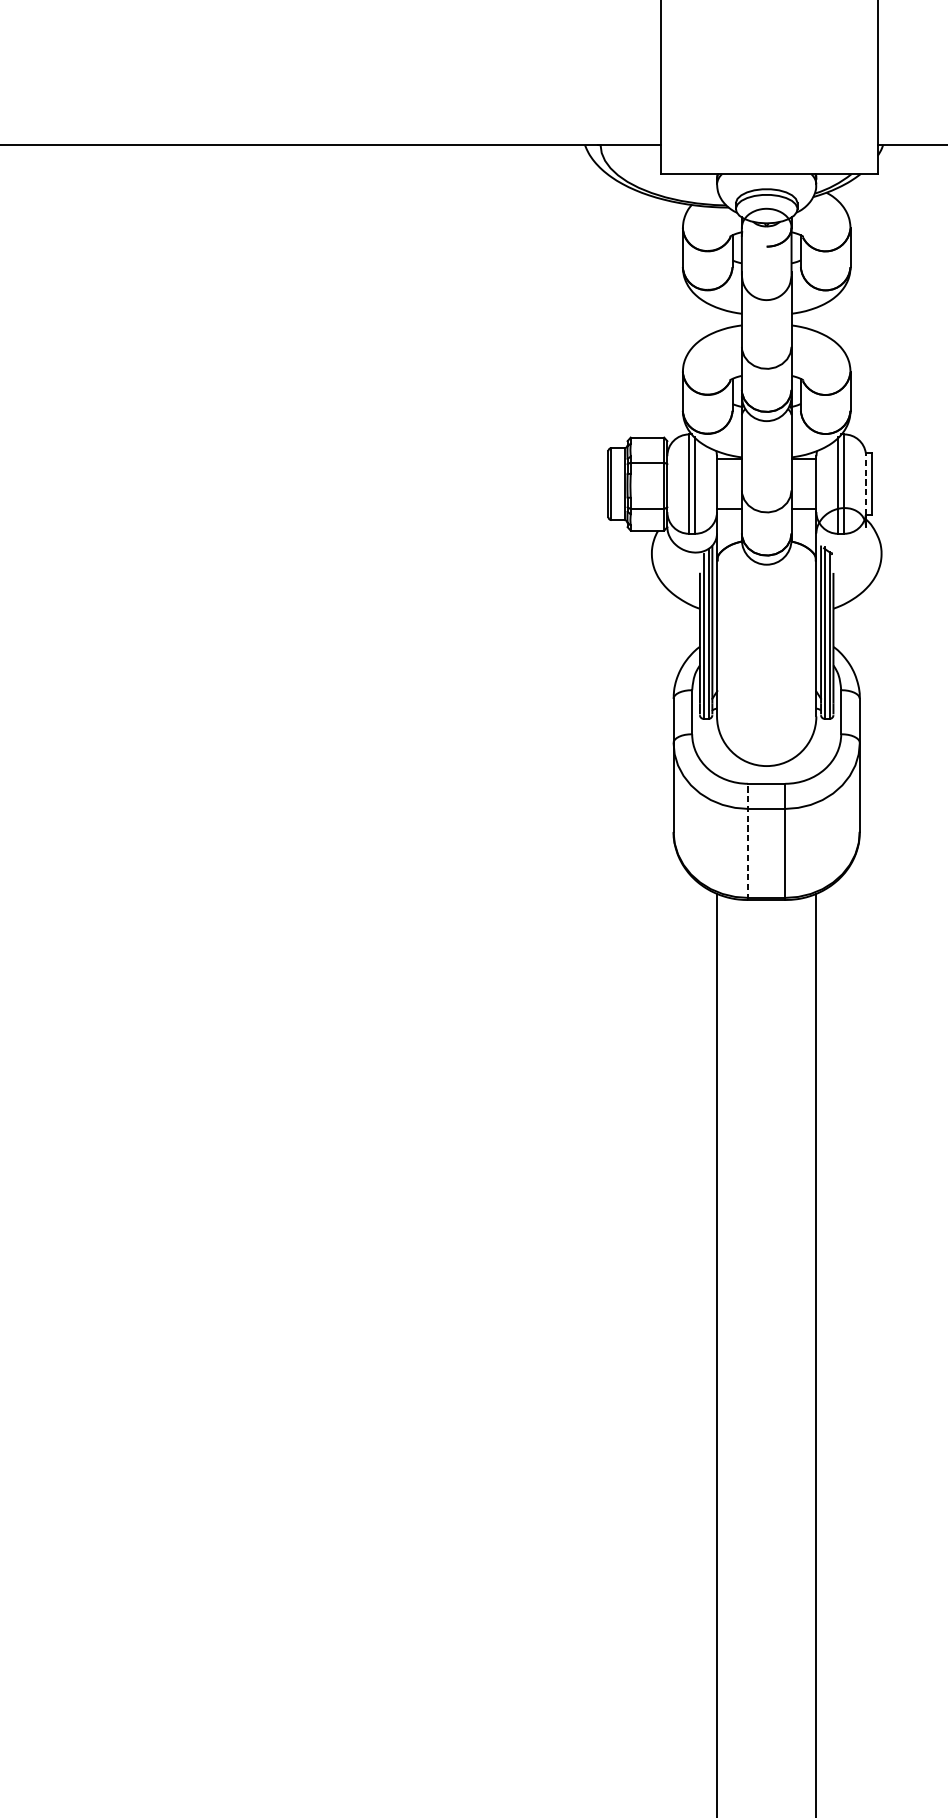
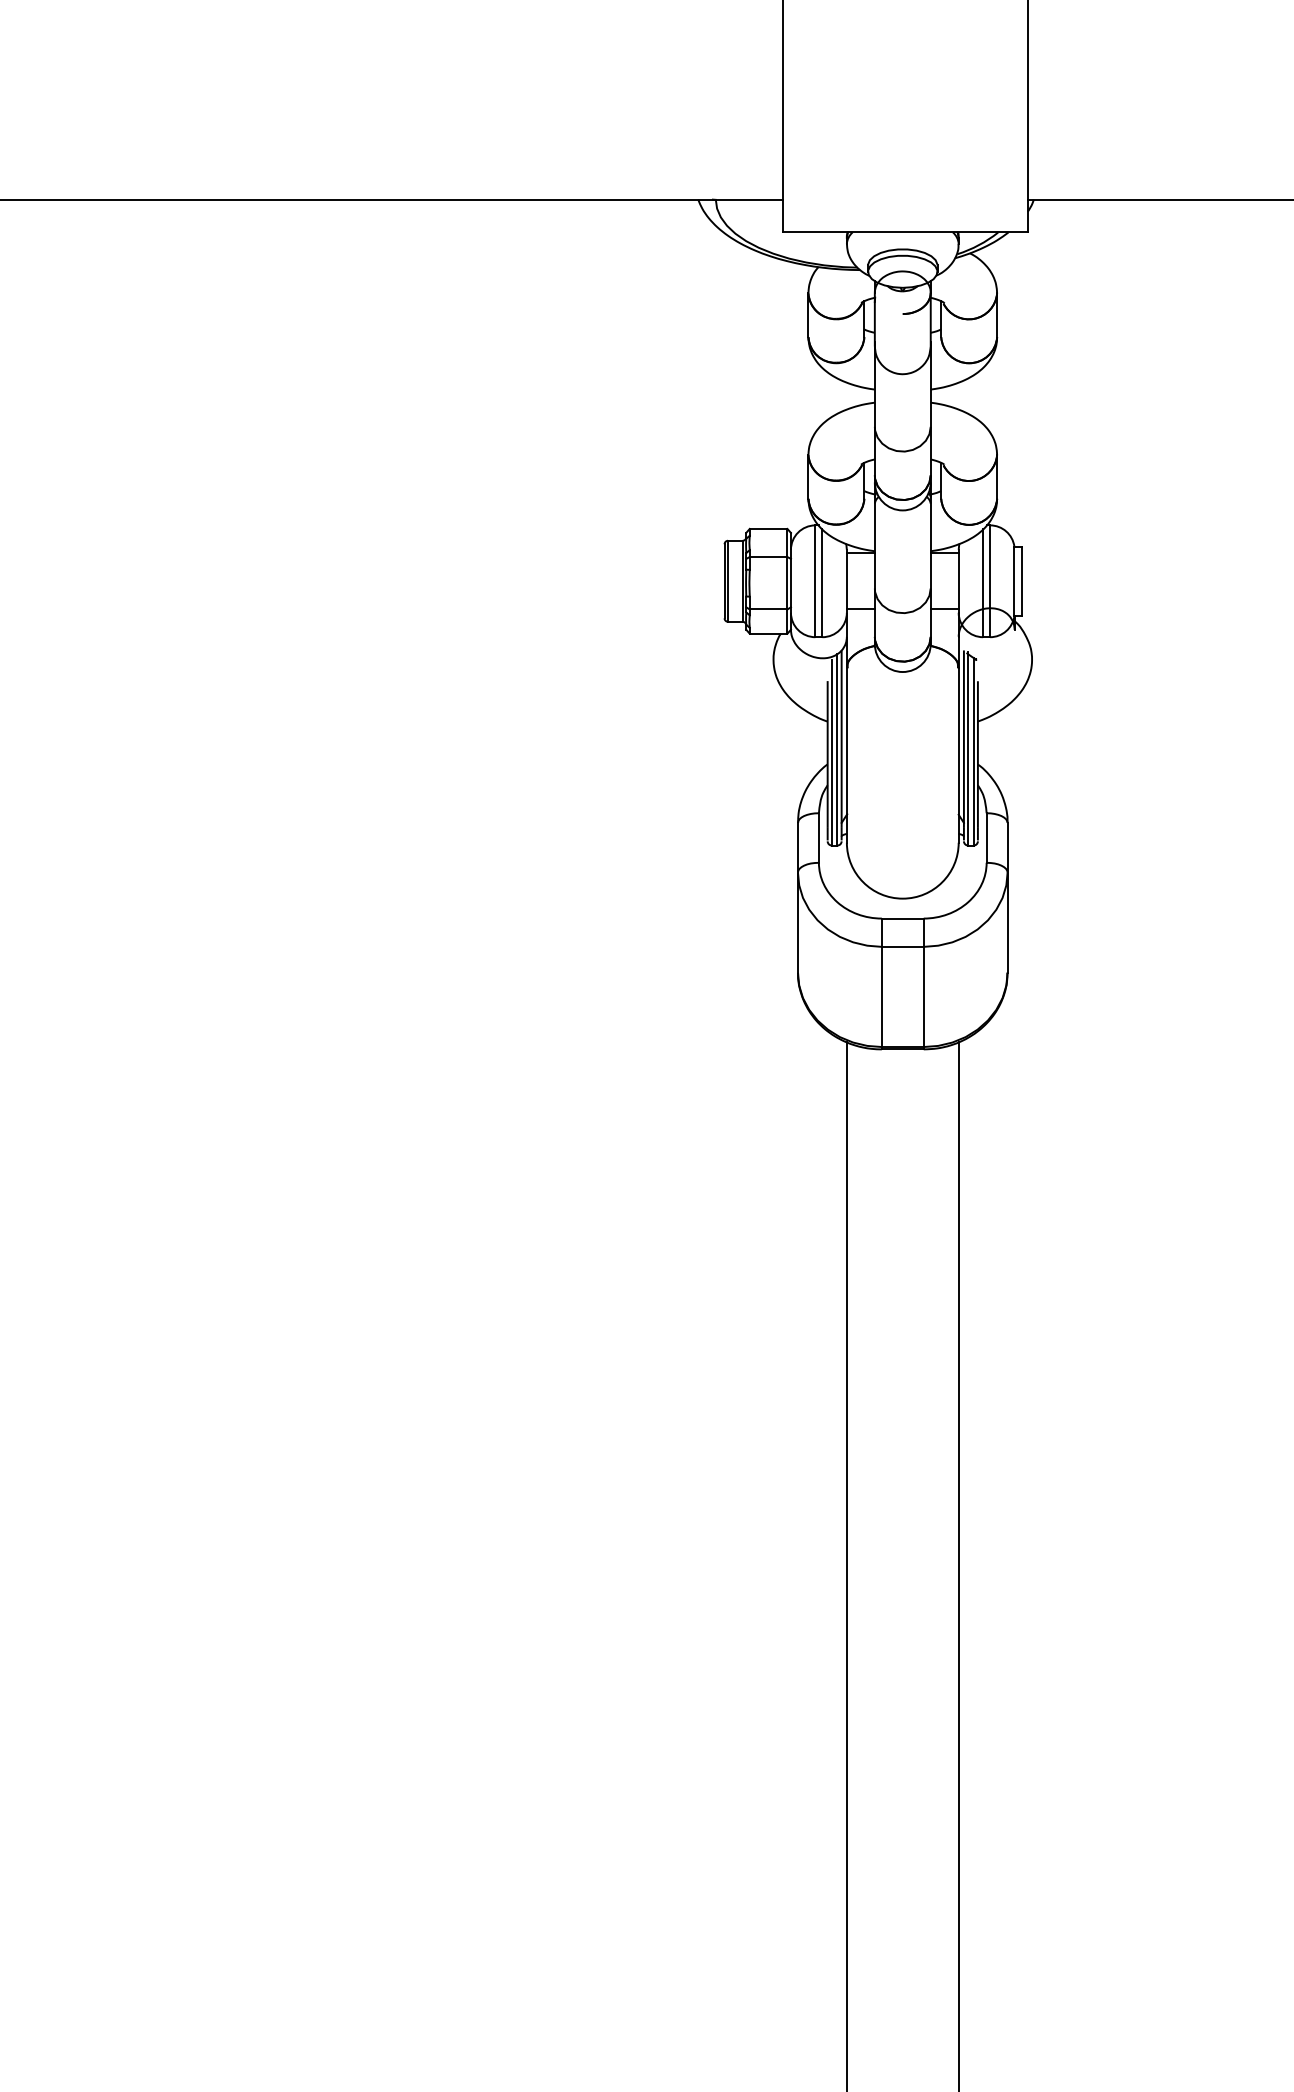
line: (865, 484) -> (1014, 581), dashed -> solid
line: (747, 841) -> (881, 983), dashed -> solid

